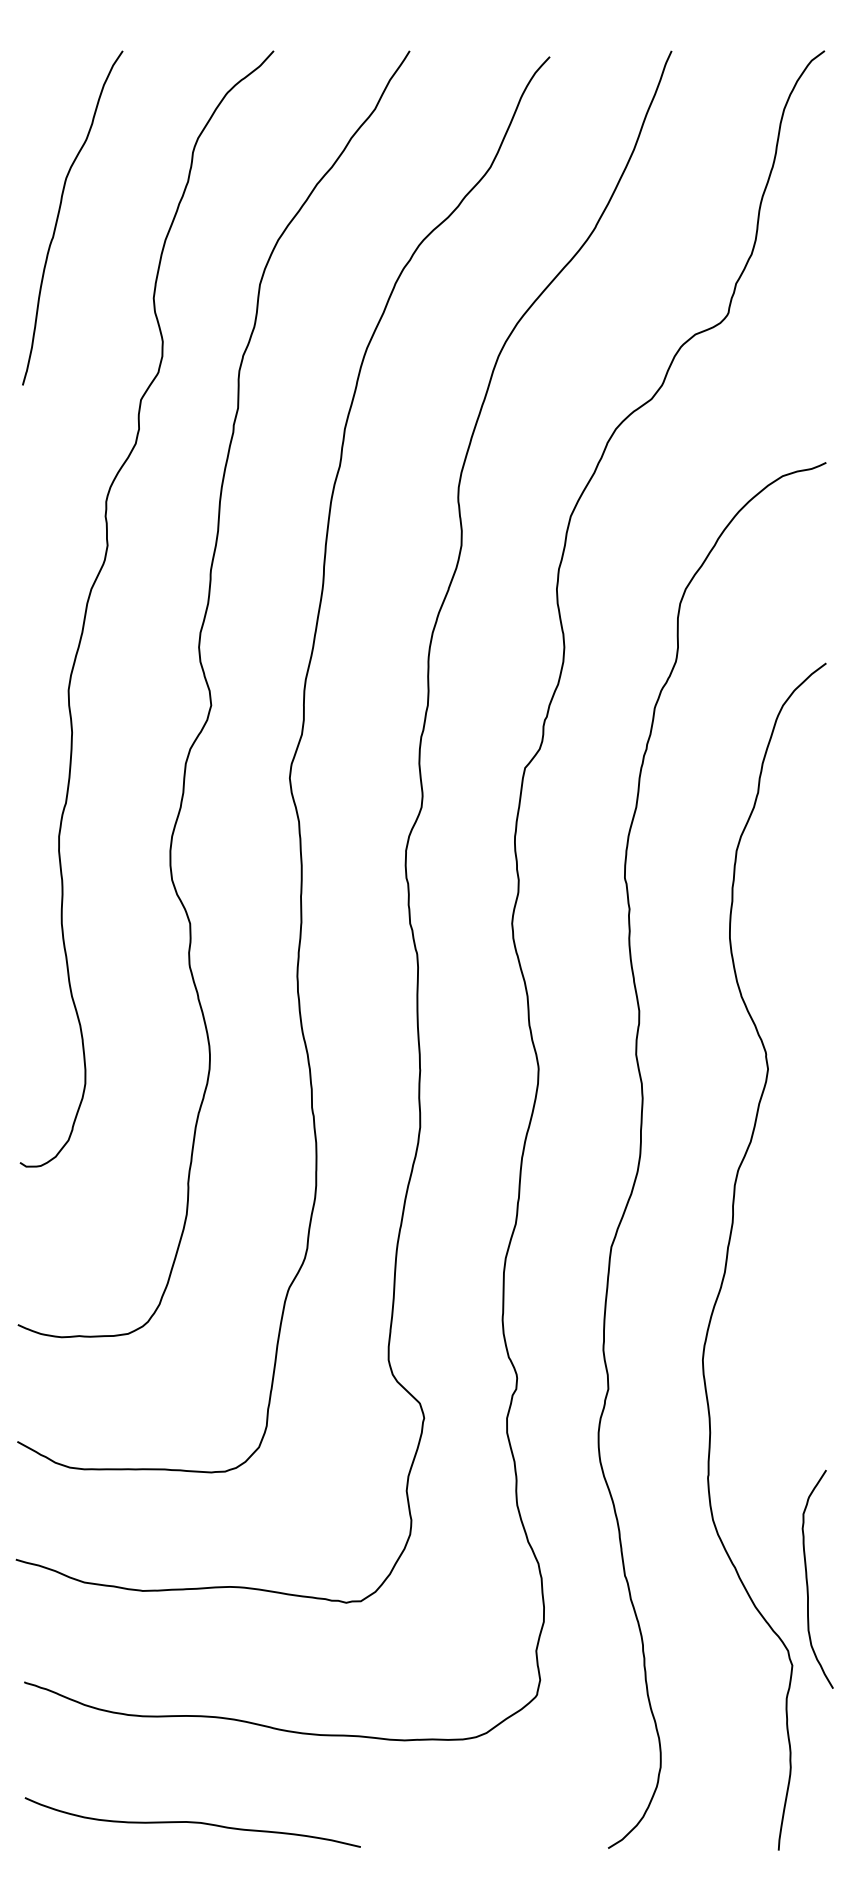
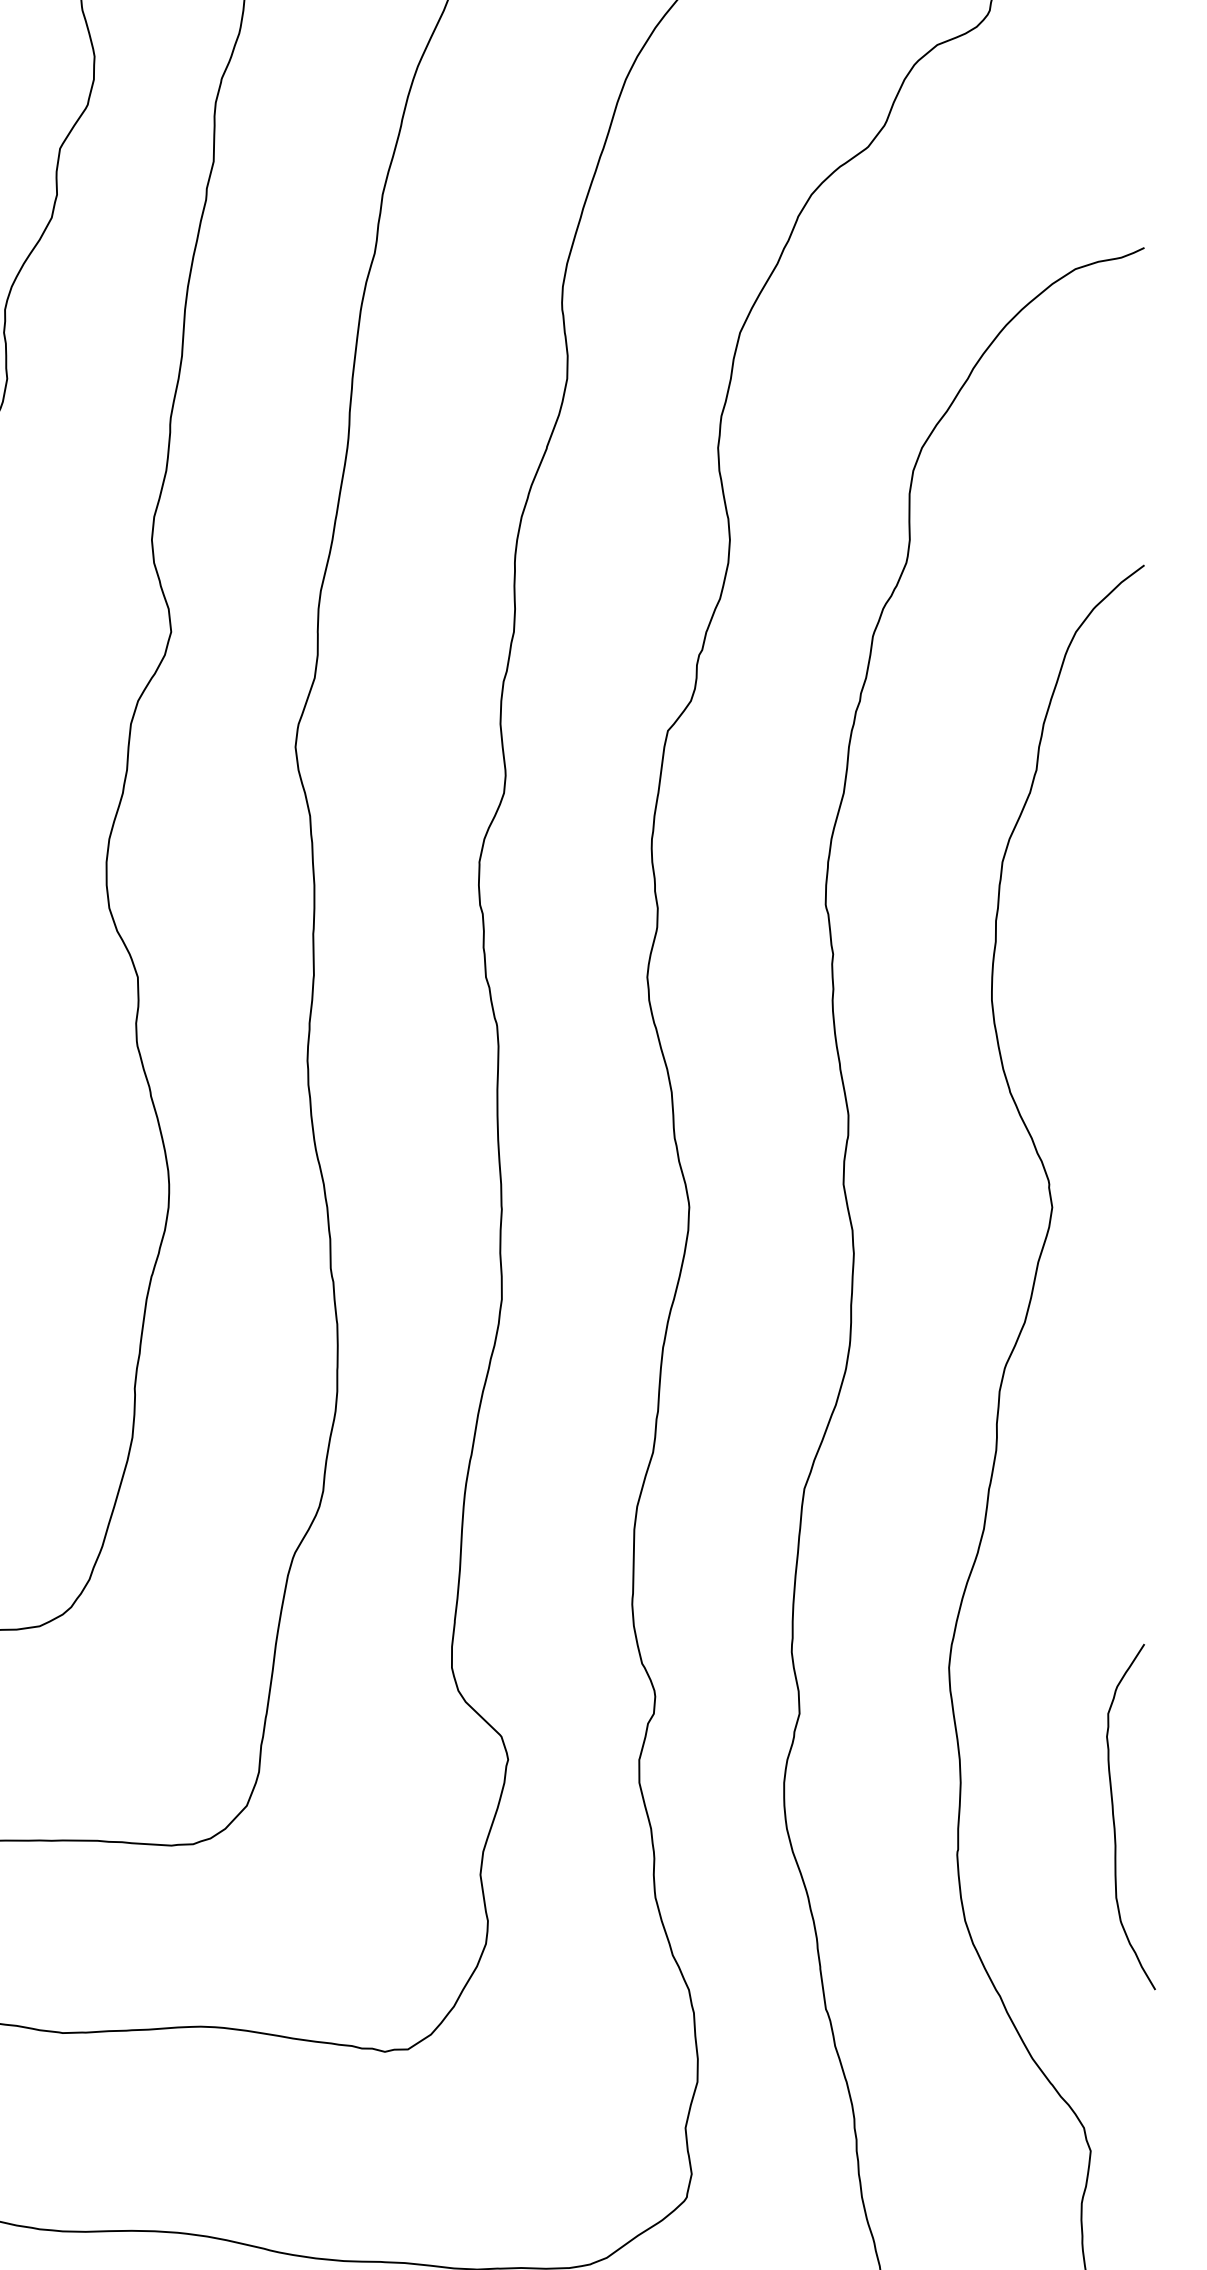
curve: (807, 1578) -> (1114, 1815), moved

